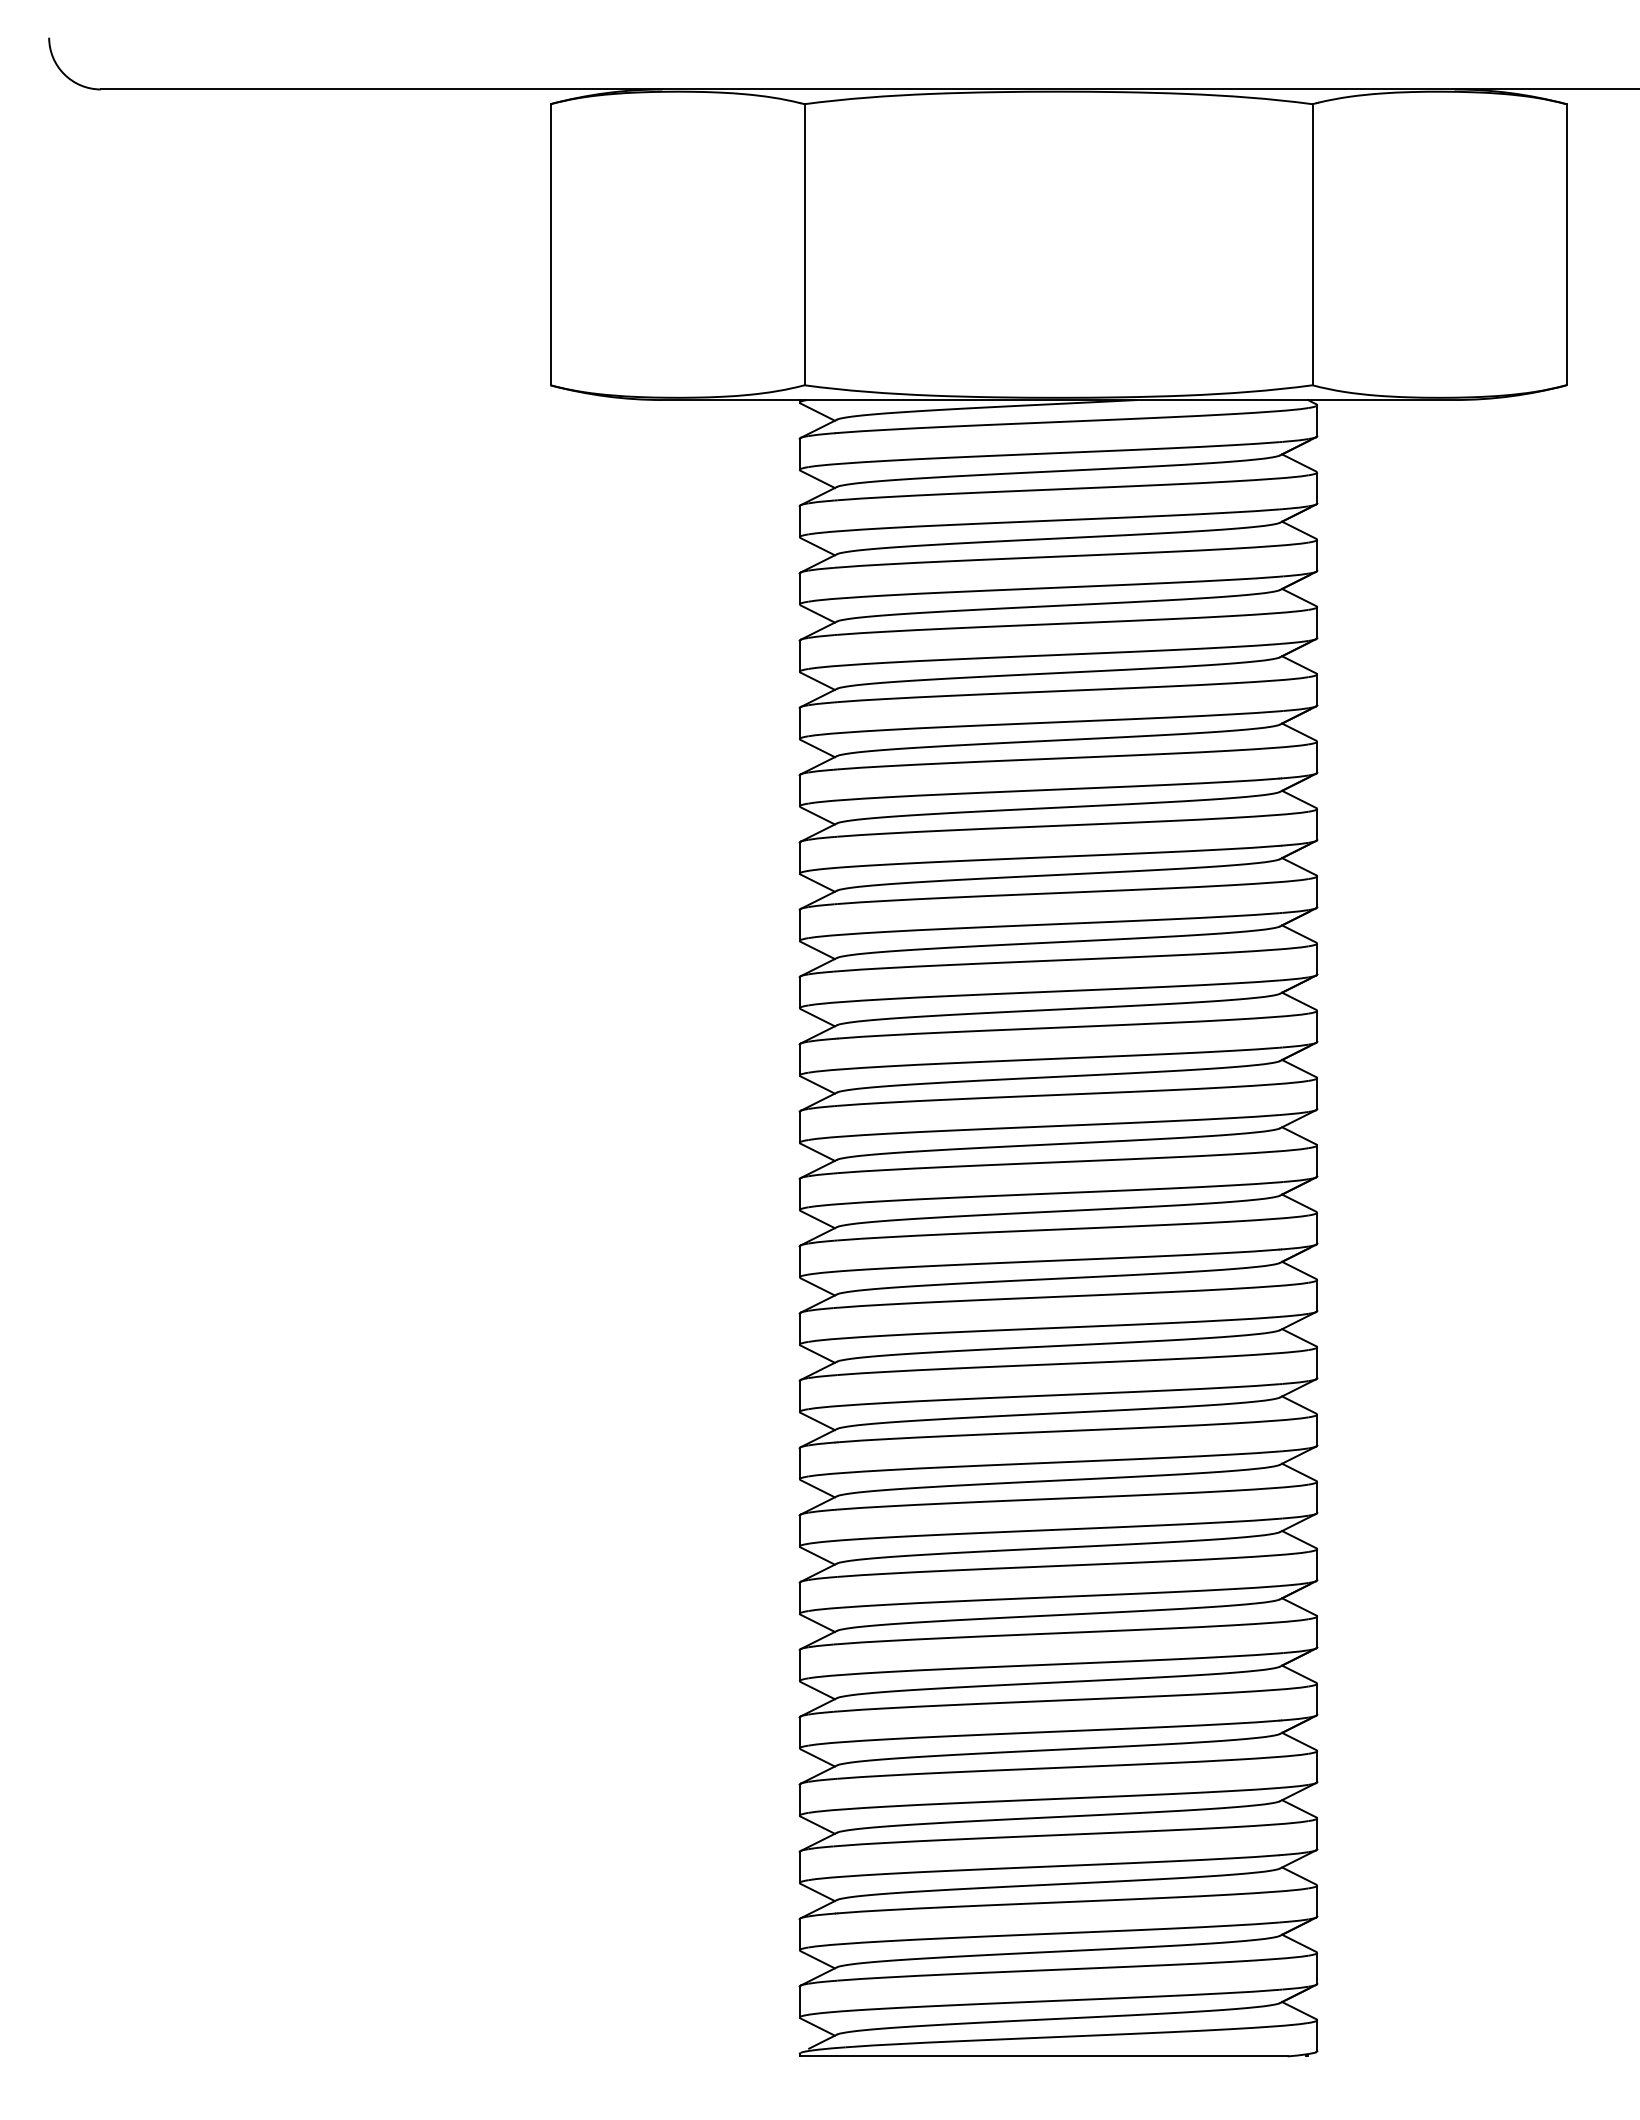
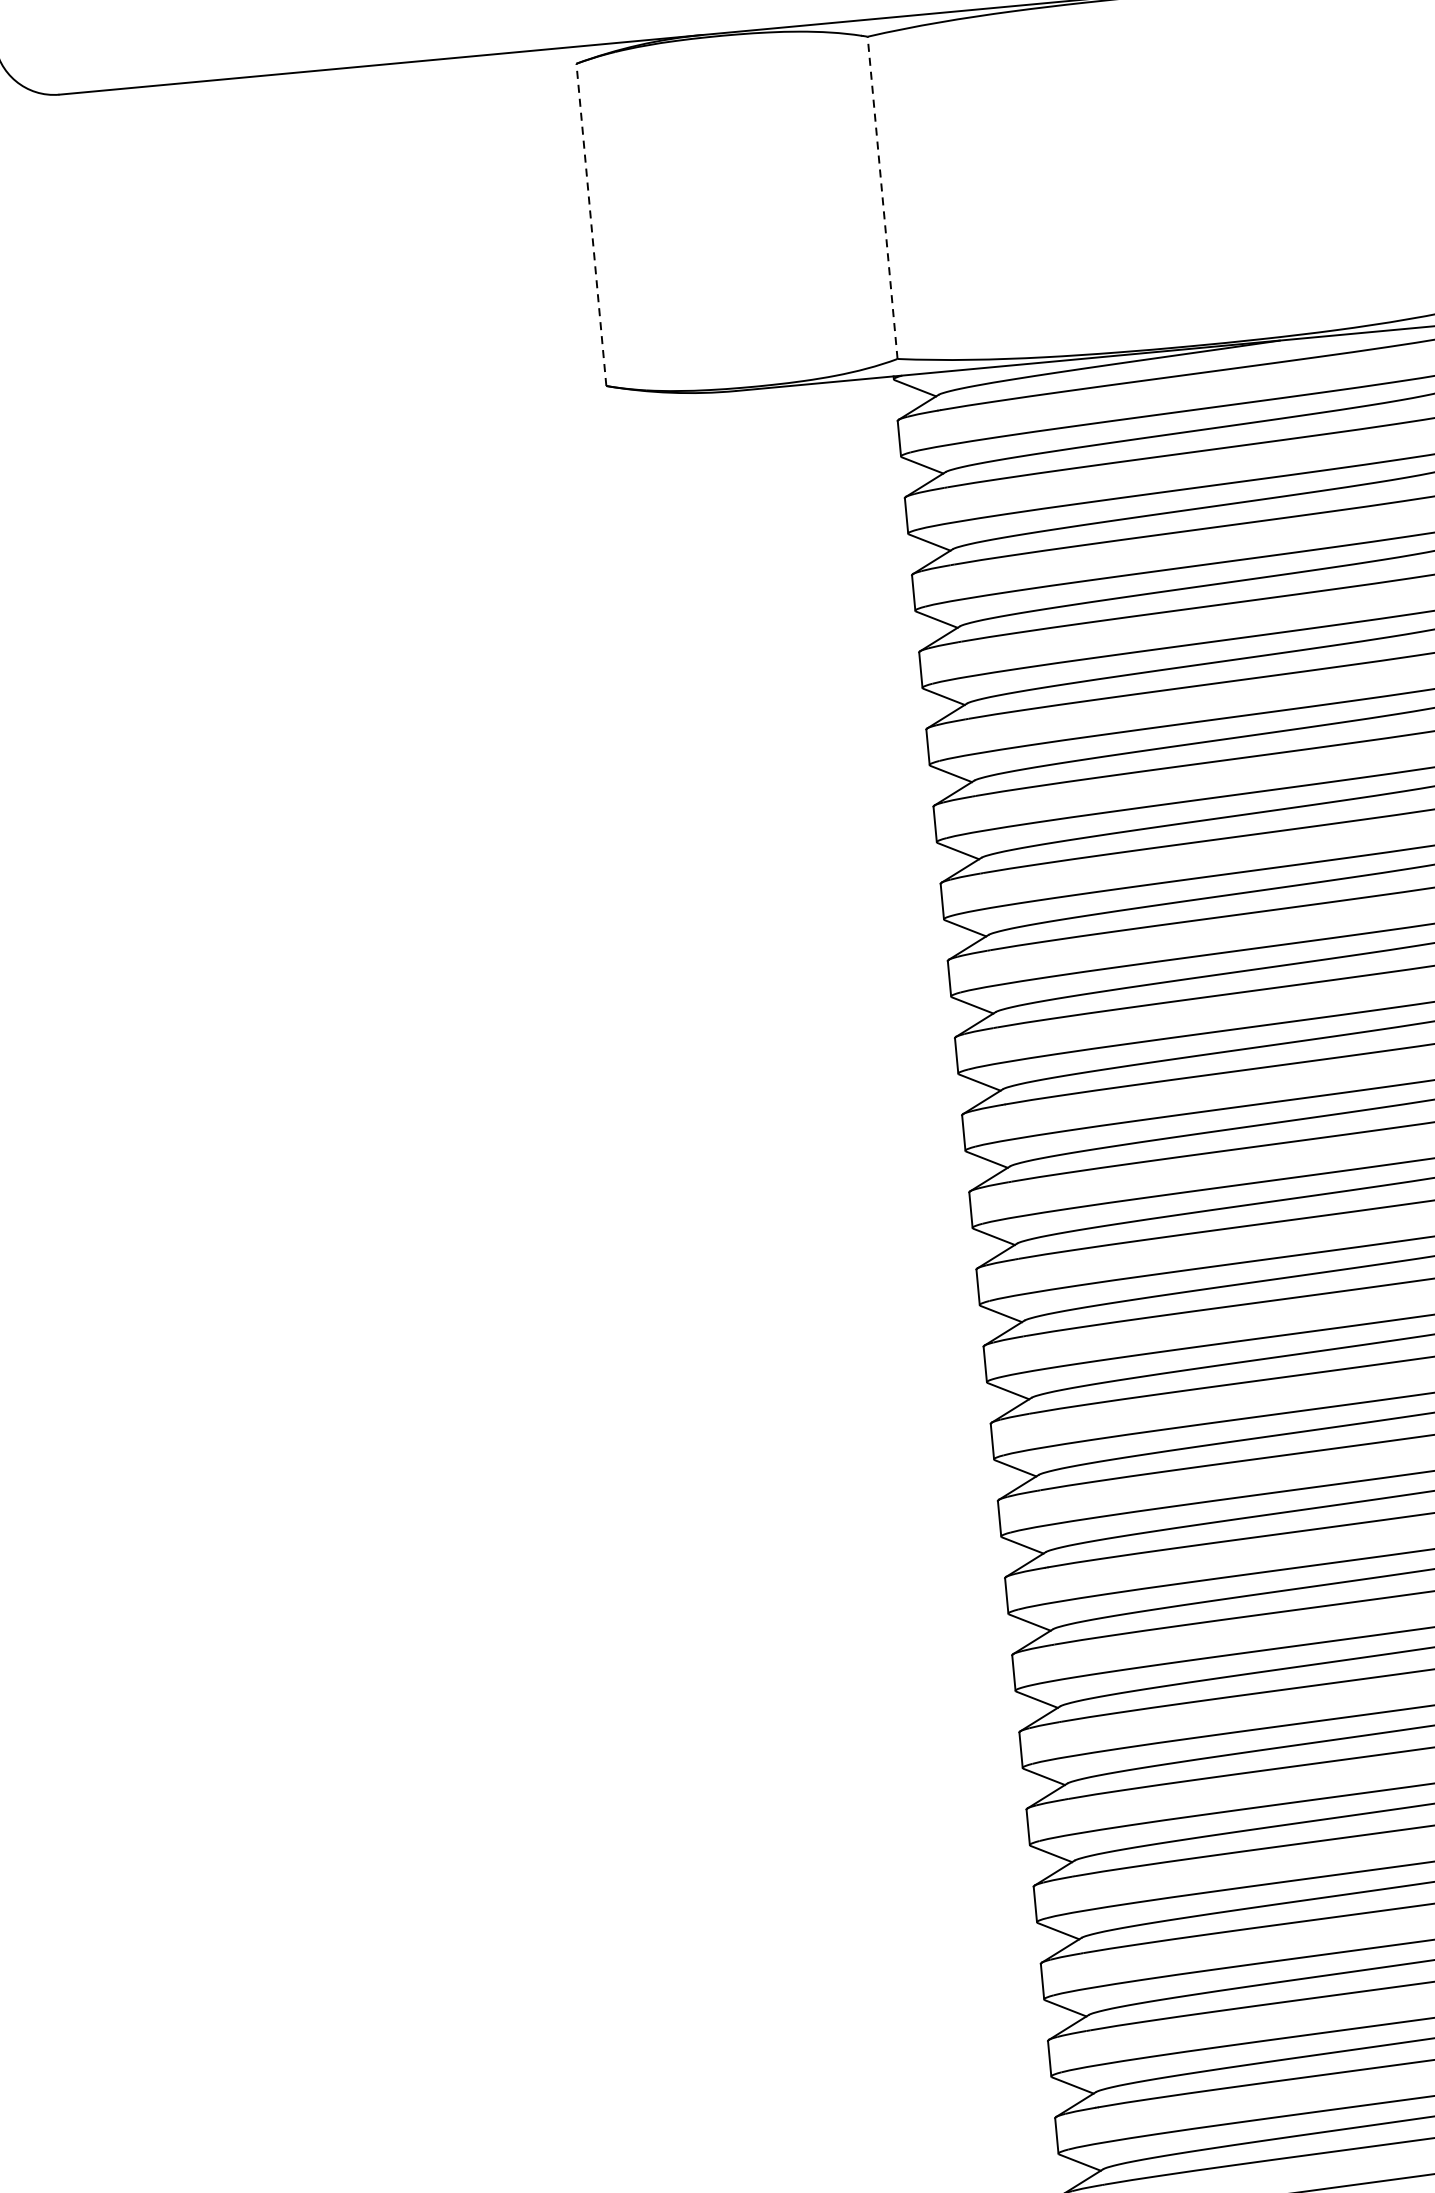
line: (550, 244) -> (591, 224), solid -> dashed
line: (804, 244) -> (882, 197), solid -> dashed

